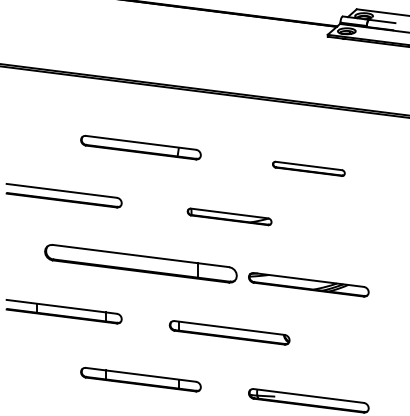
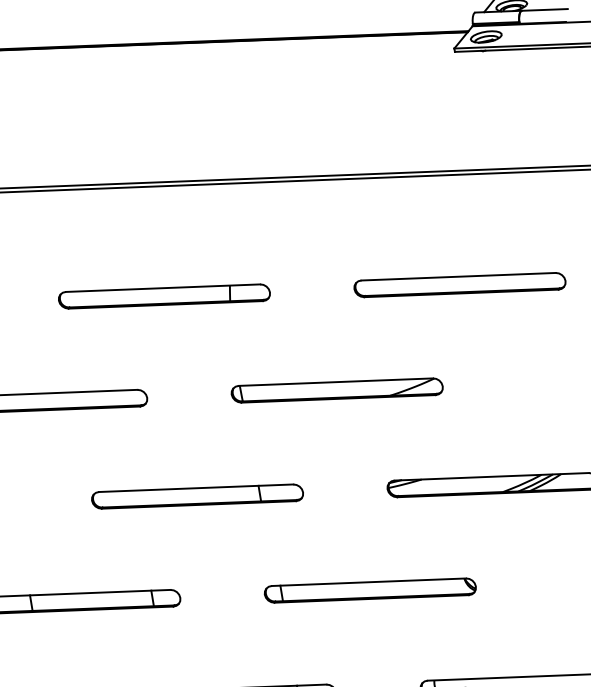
part: (308, 168) -> (459, 284), size x1.67
part: (229, 216) -> (336, 389), size x1.43
part: (140, 263) -> (196, 496), size x0.62

